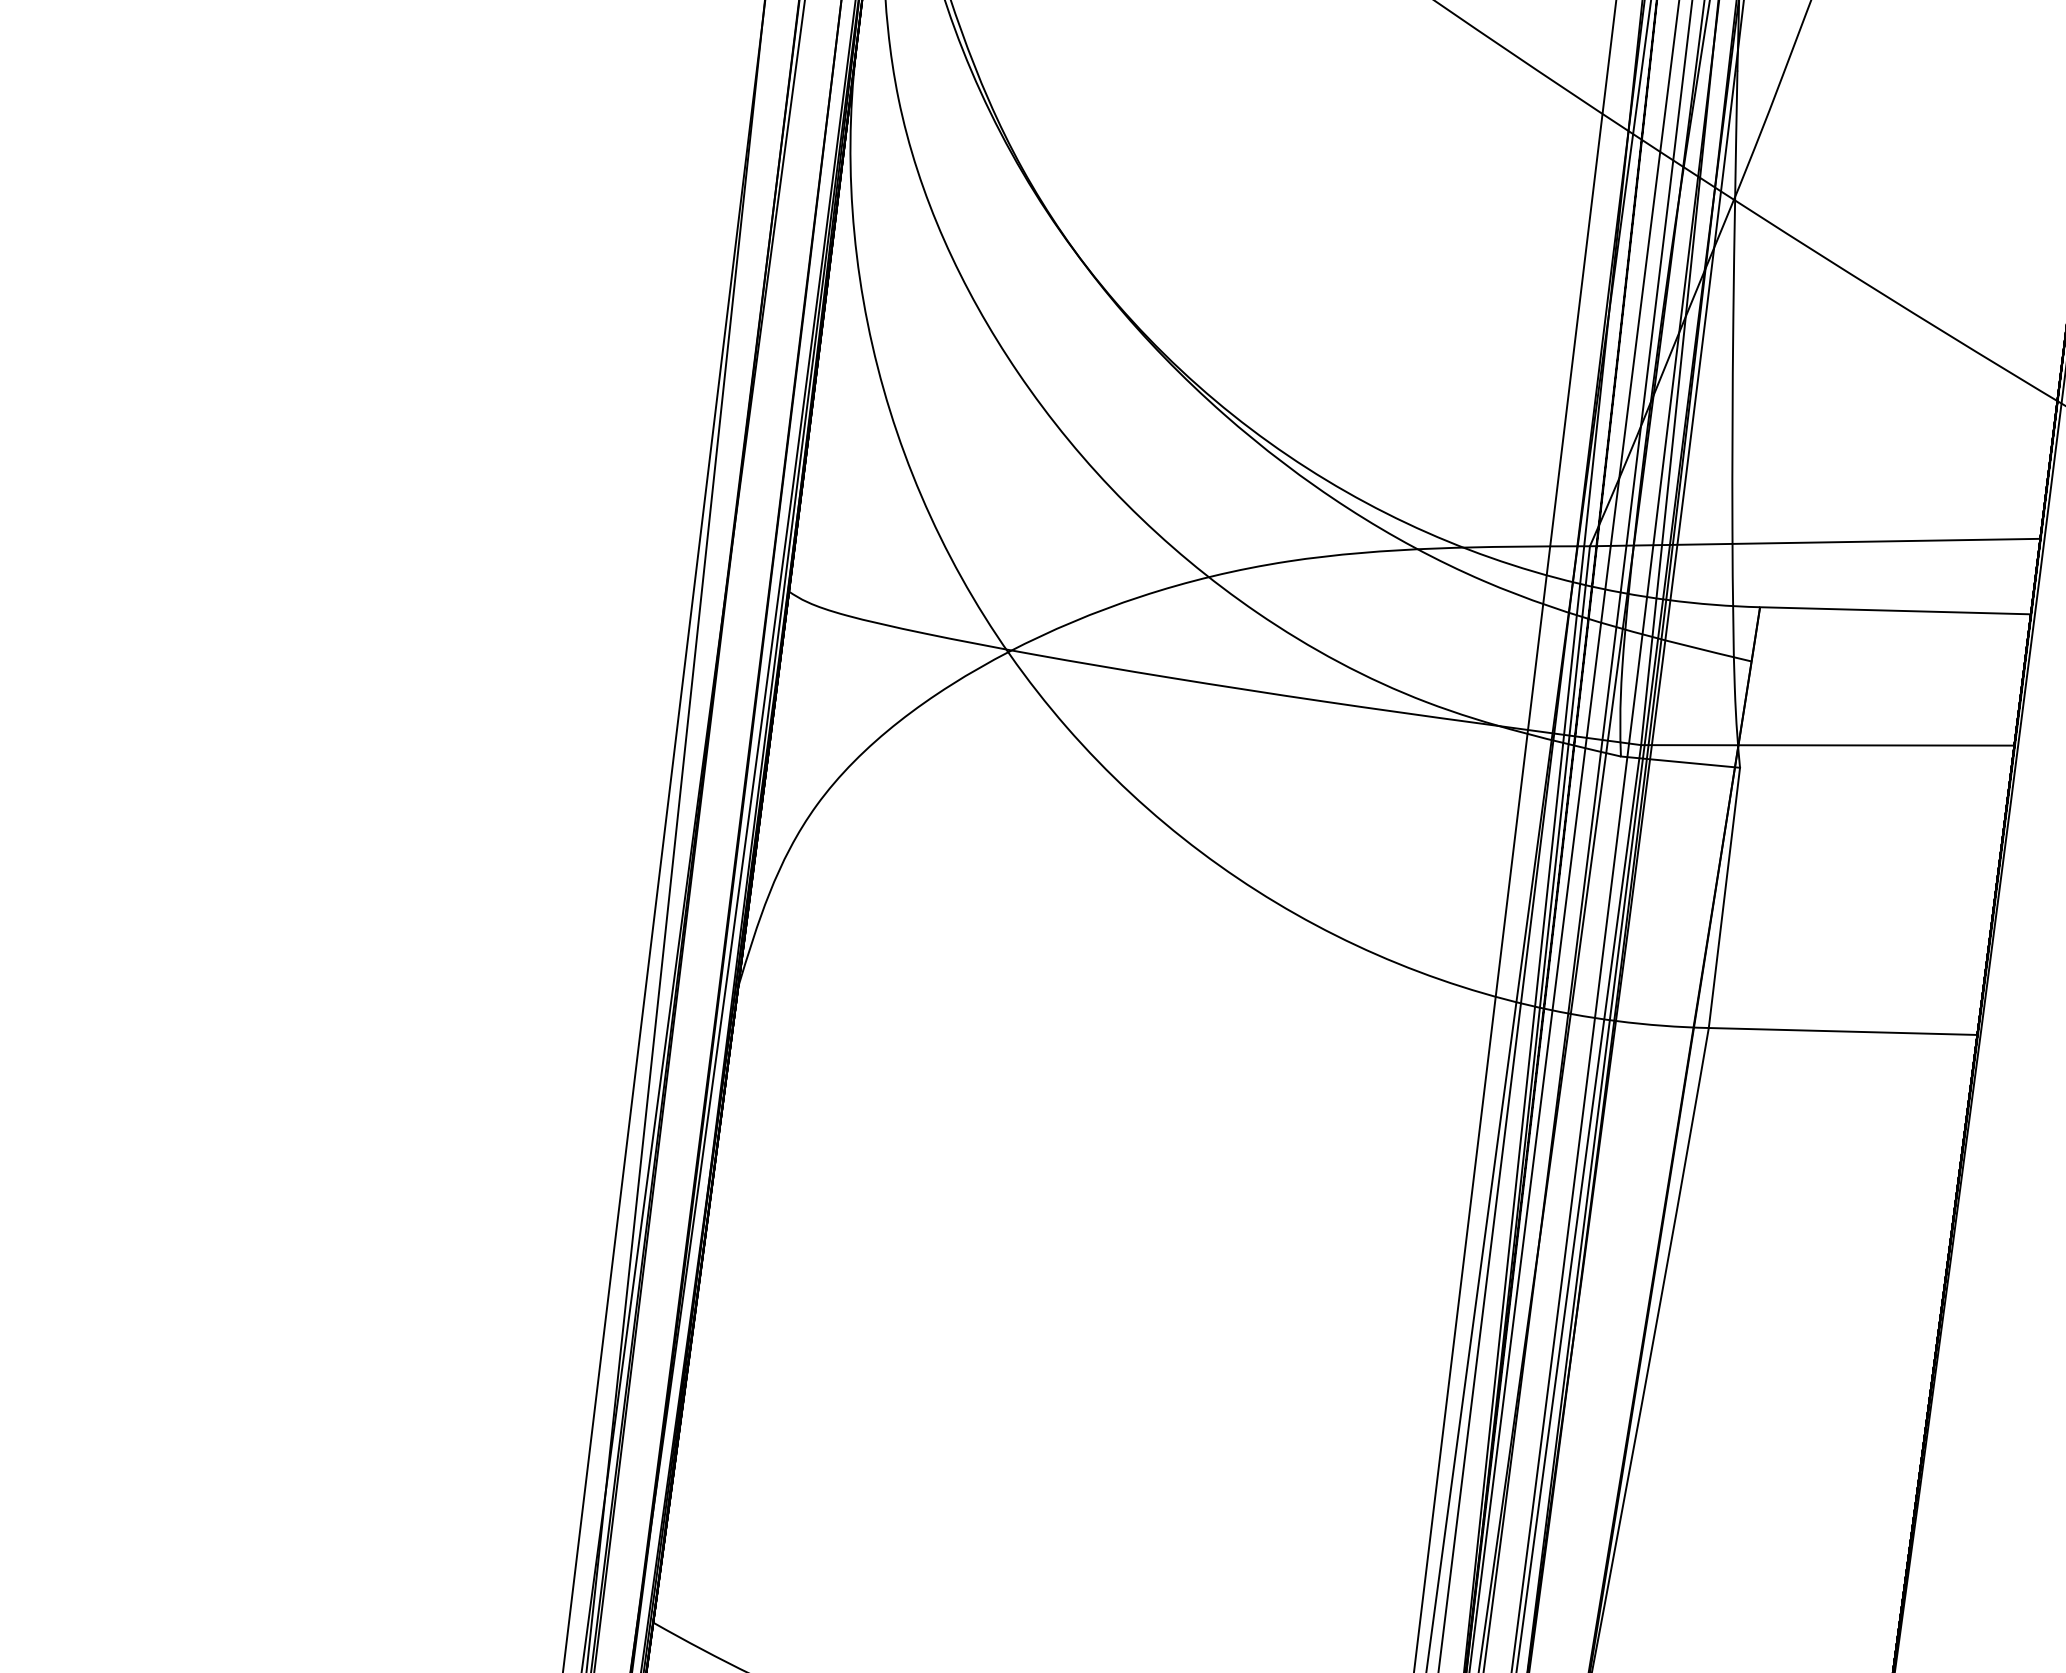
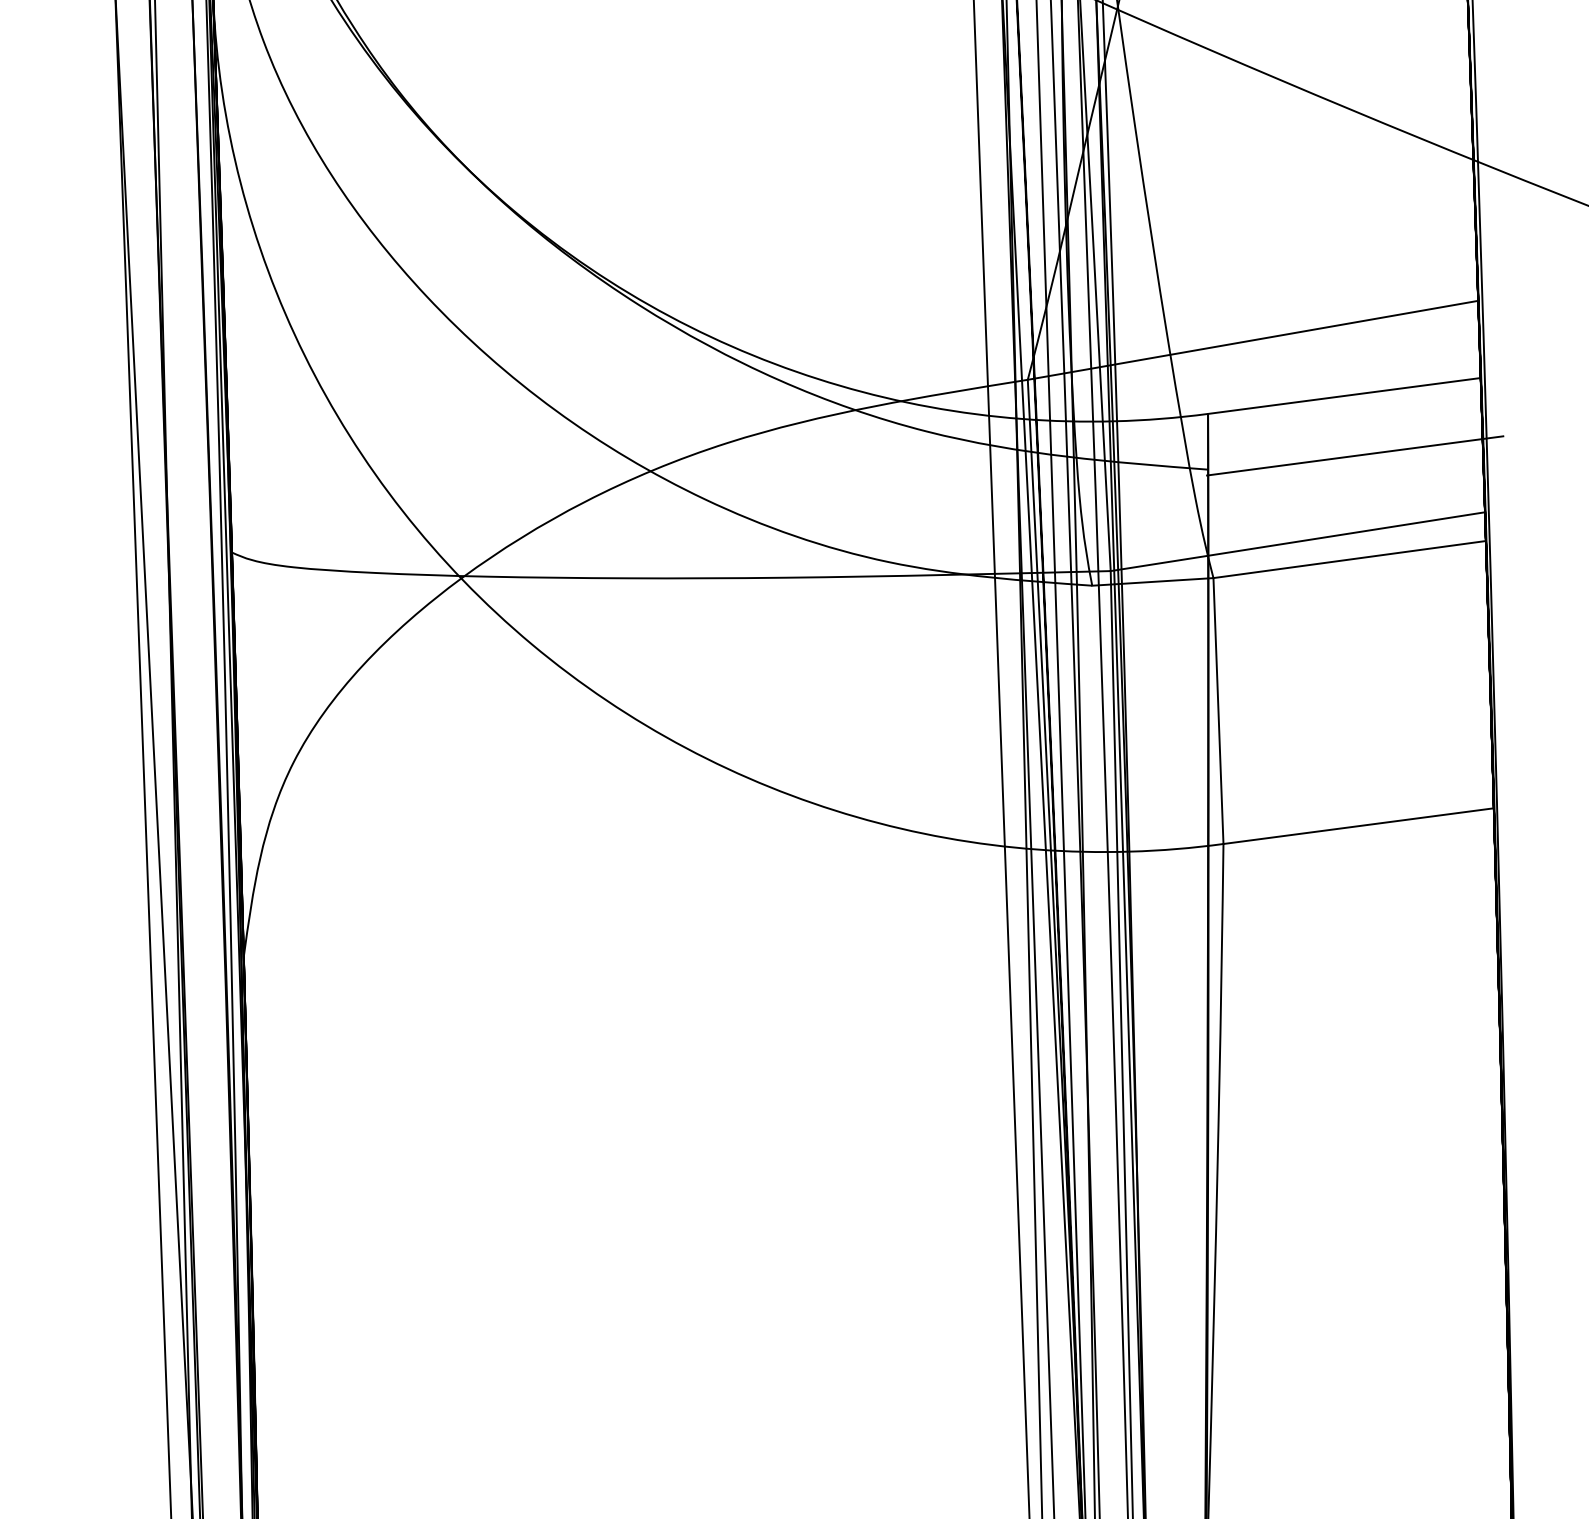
line: (1896, 670) -> (1354, 455), added
line: (1875, 770) -> (1349, 559), added

